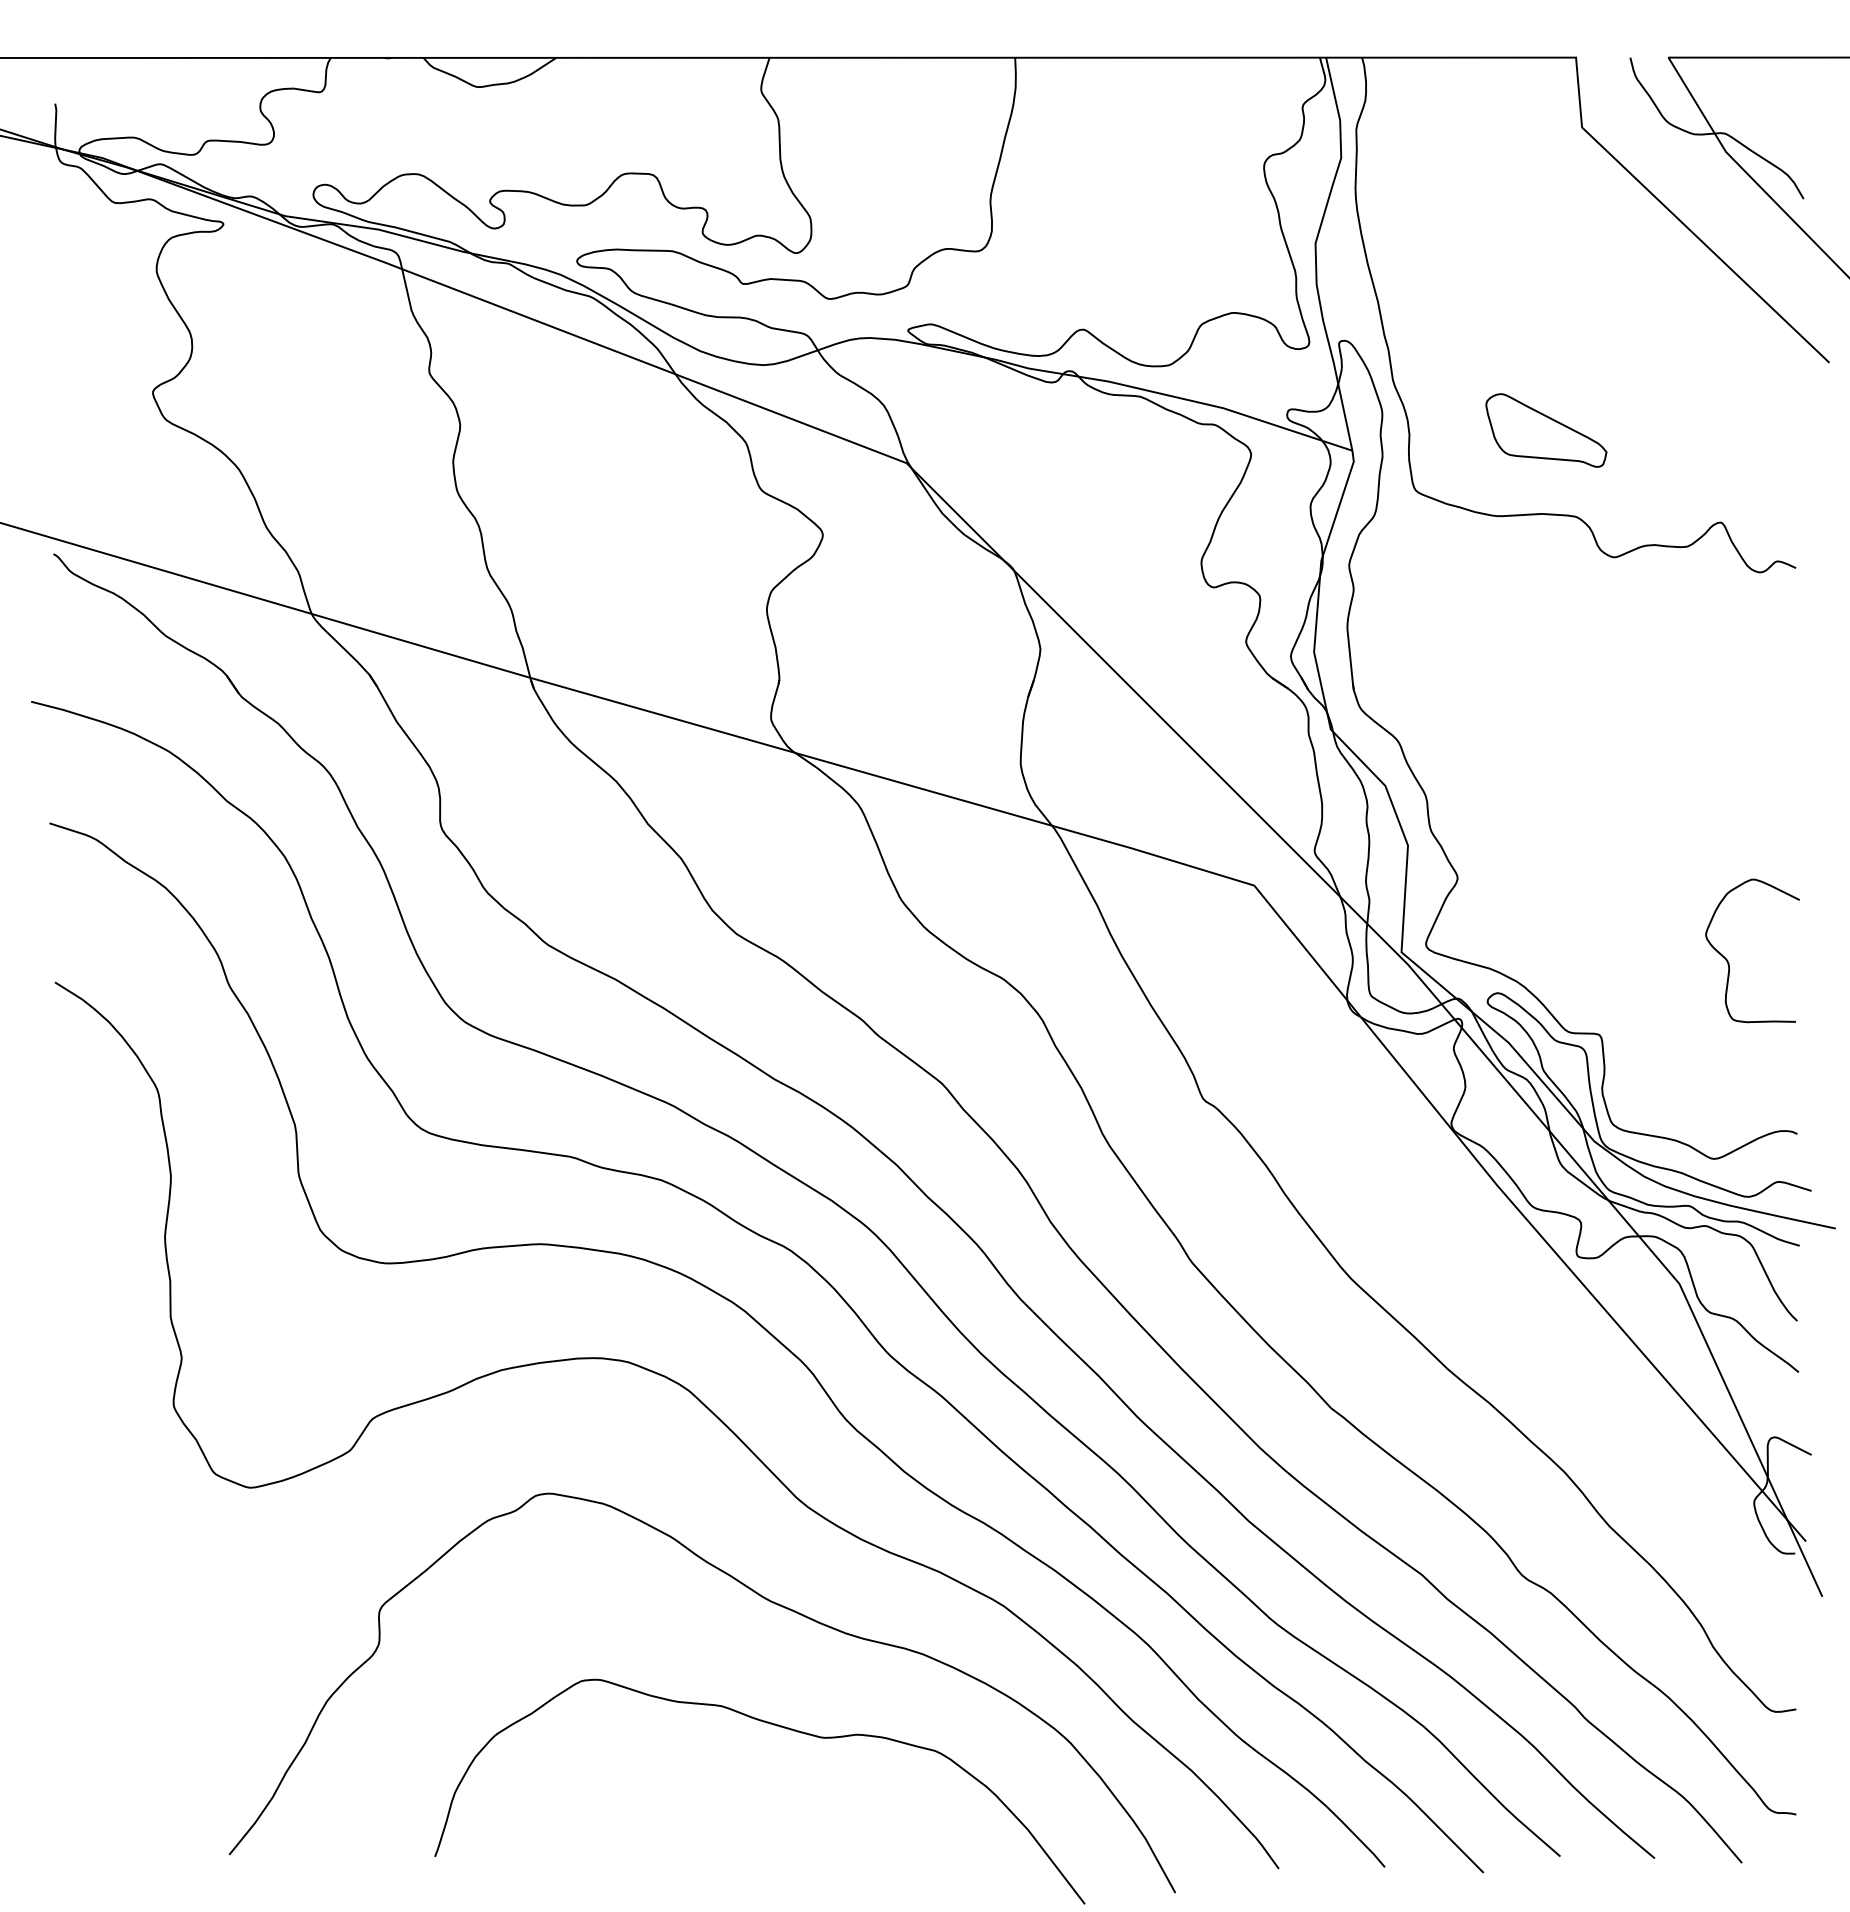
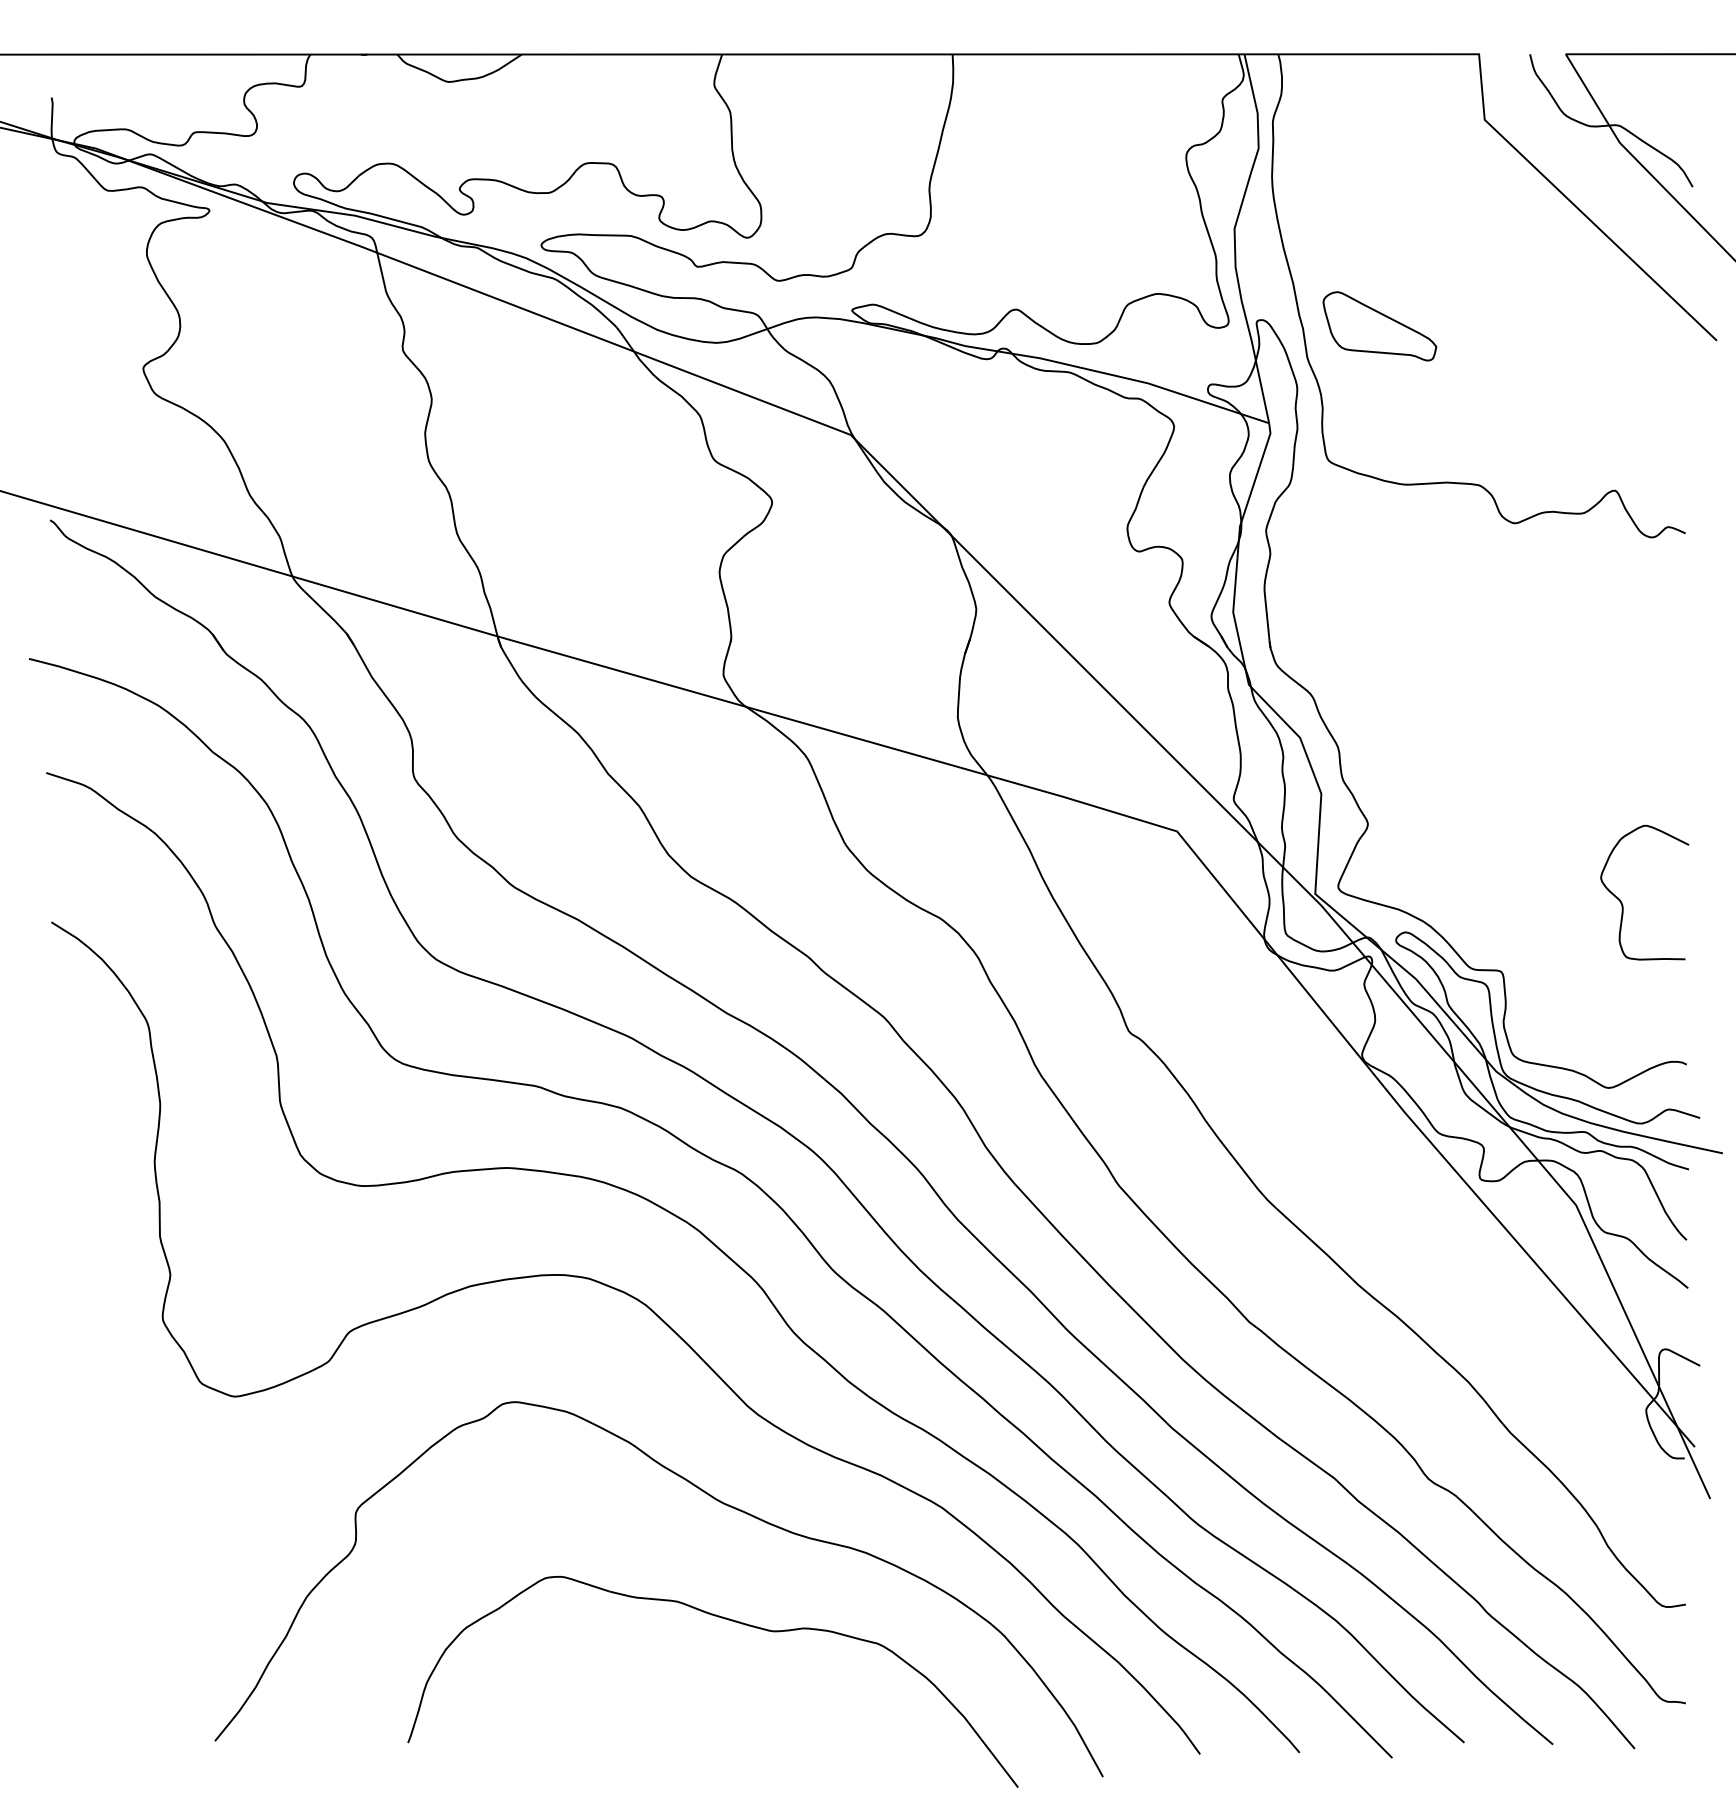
part: (1546, 430) -> (1380, 326), moved

